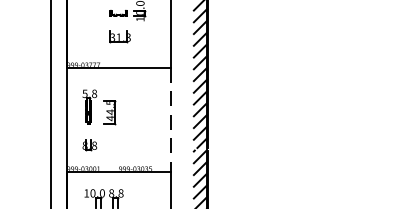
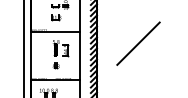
line: (295, 92) -> (138, 43), added
part: (99, 120) -> (60, 54), moved
line: (169, 120) -> (79, 56), dashed -> solid

